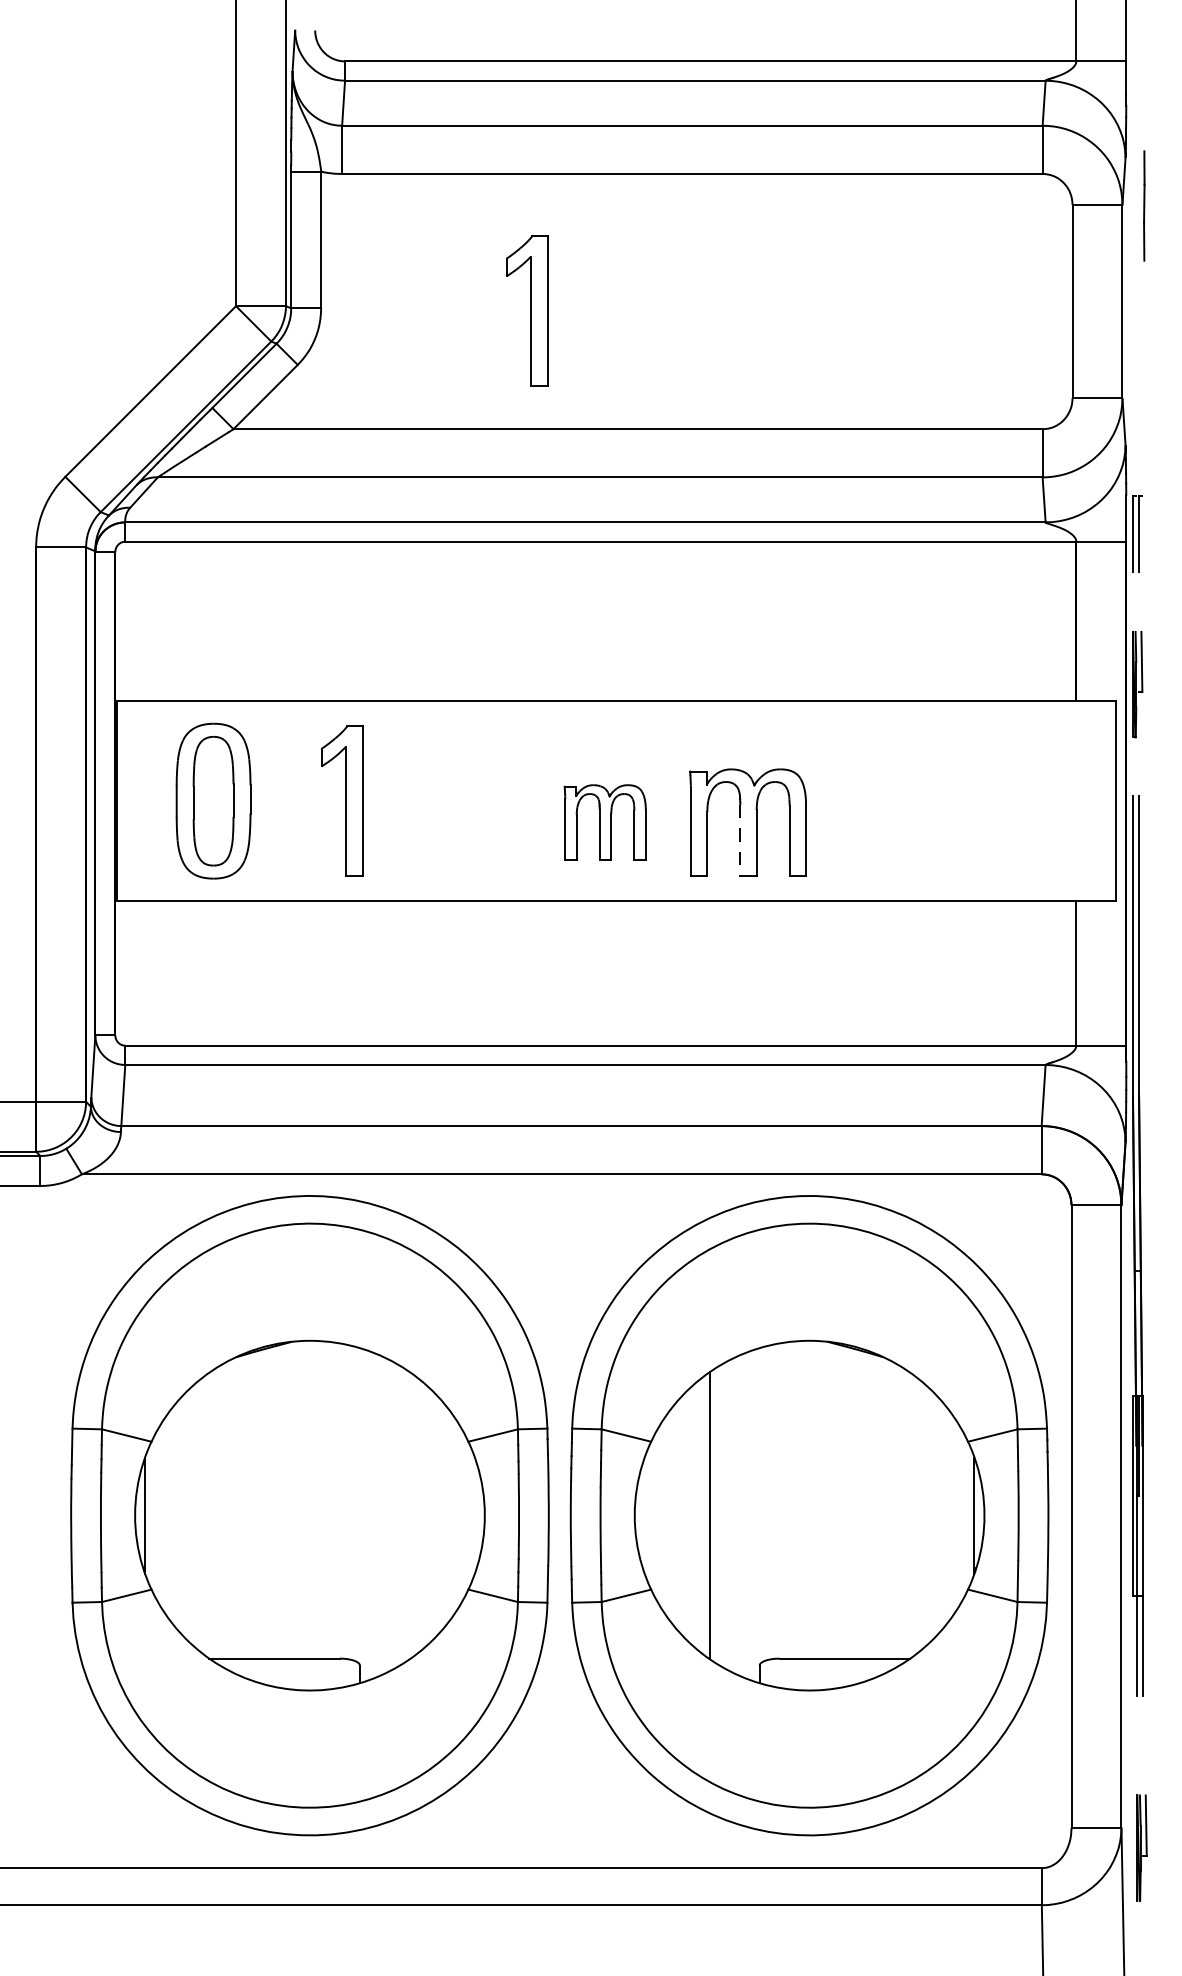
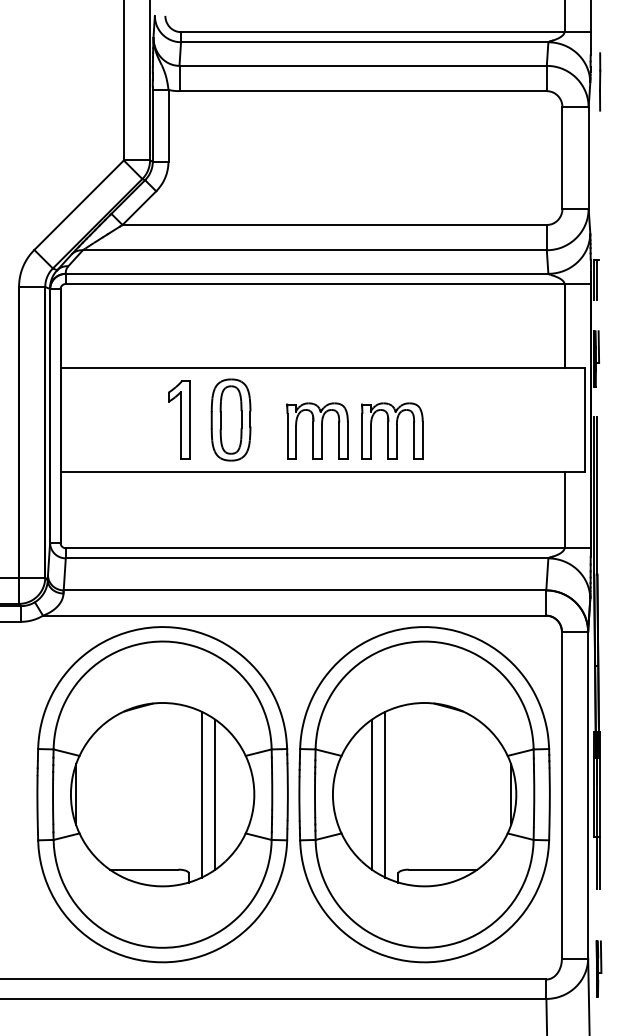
line: (1145, 205) -> (600, 81), moved
part: (527, 310) -> (276, 162), removed
part: (212, 800) -> (230, 419), moved
part: (605, 821) -> (317, 430), size x1.43
line: (740, 840) -> (388, 440), dashed -> solid
line: (384, 1515) -> (201, 794), added
line: (410, 1515) -> (215, 794), added
line: (734, 1515) -> (385, 794), added

